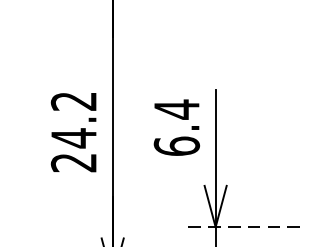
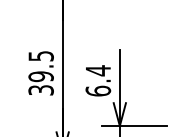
text: (177, 127) -> (98, 80), moved
text: (72, 132) -> (40, 73), 24.2 -> 39.5
line: (242, 227) -> (134, 126), dashed -> solid

